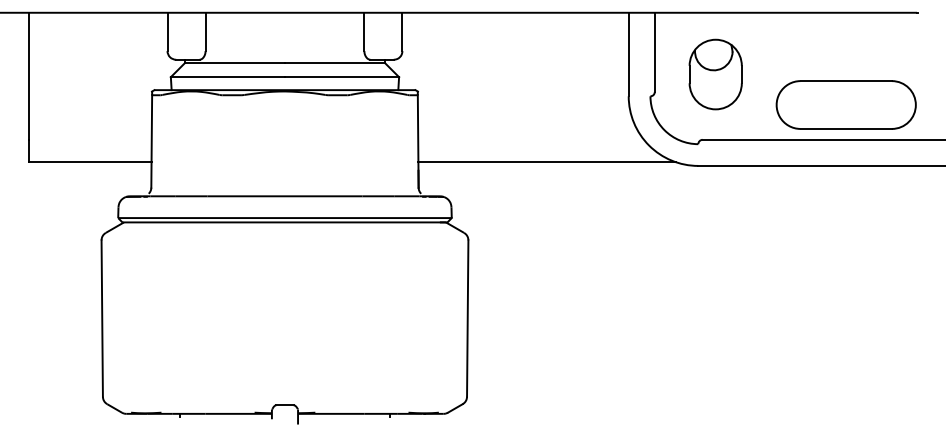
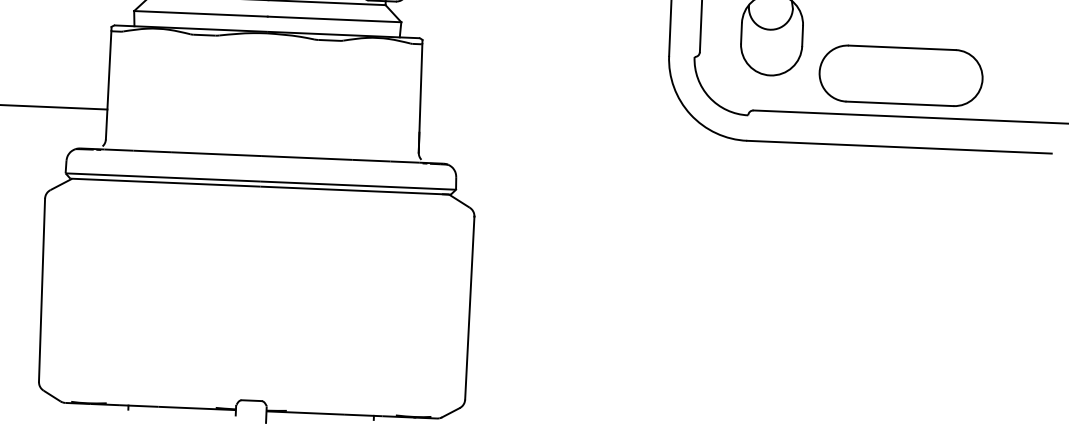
part: (845, 104) -> (900, 75), moved
line: (546, 162) -> (569, 129), removed

